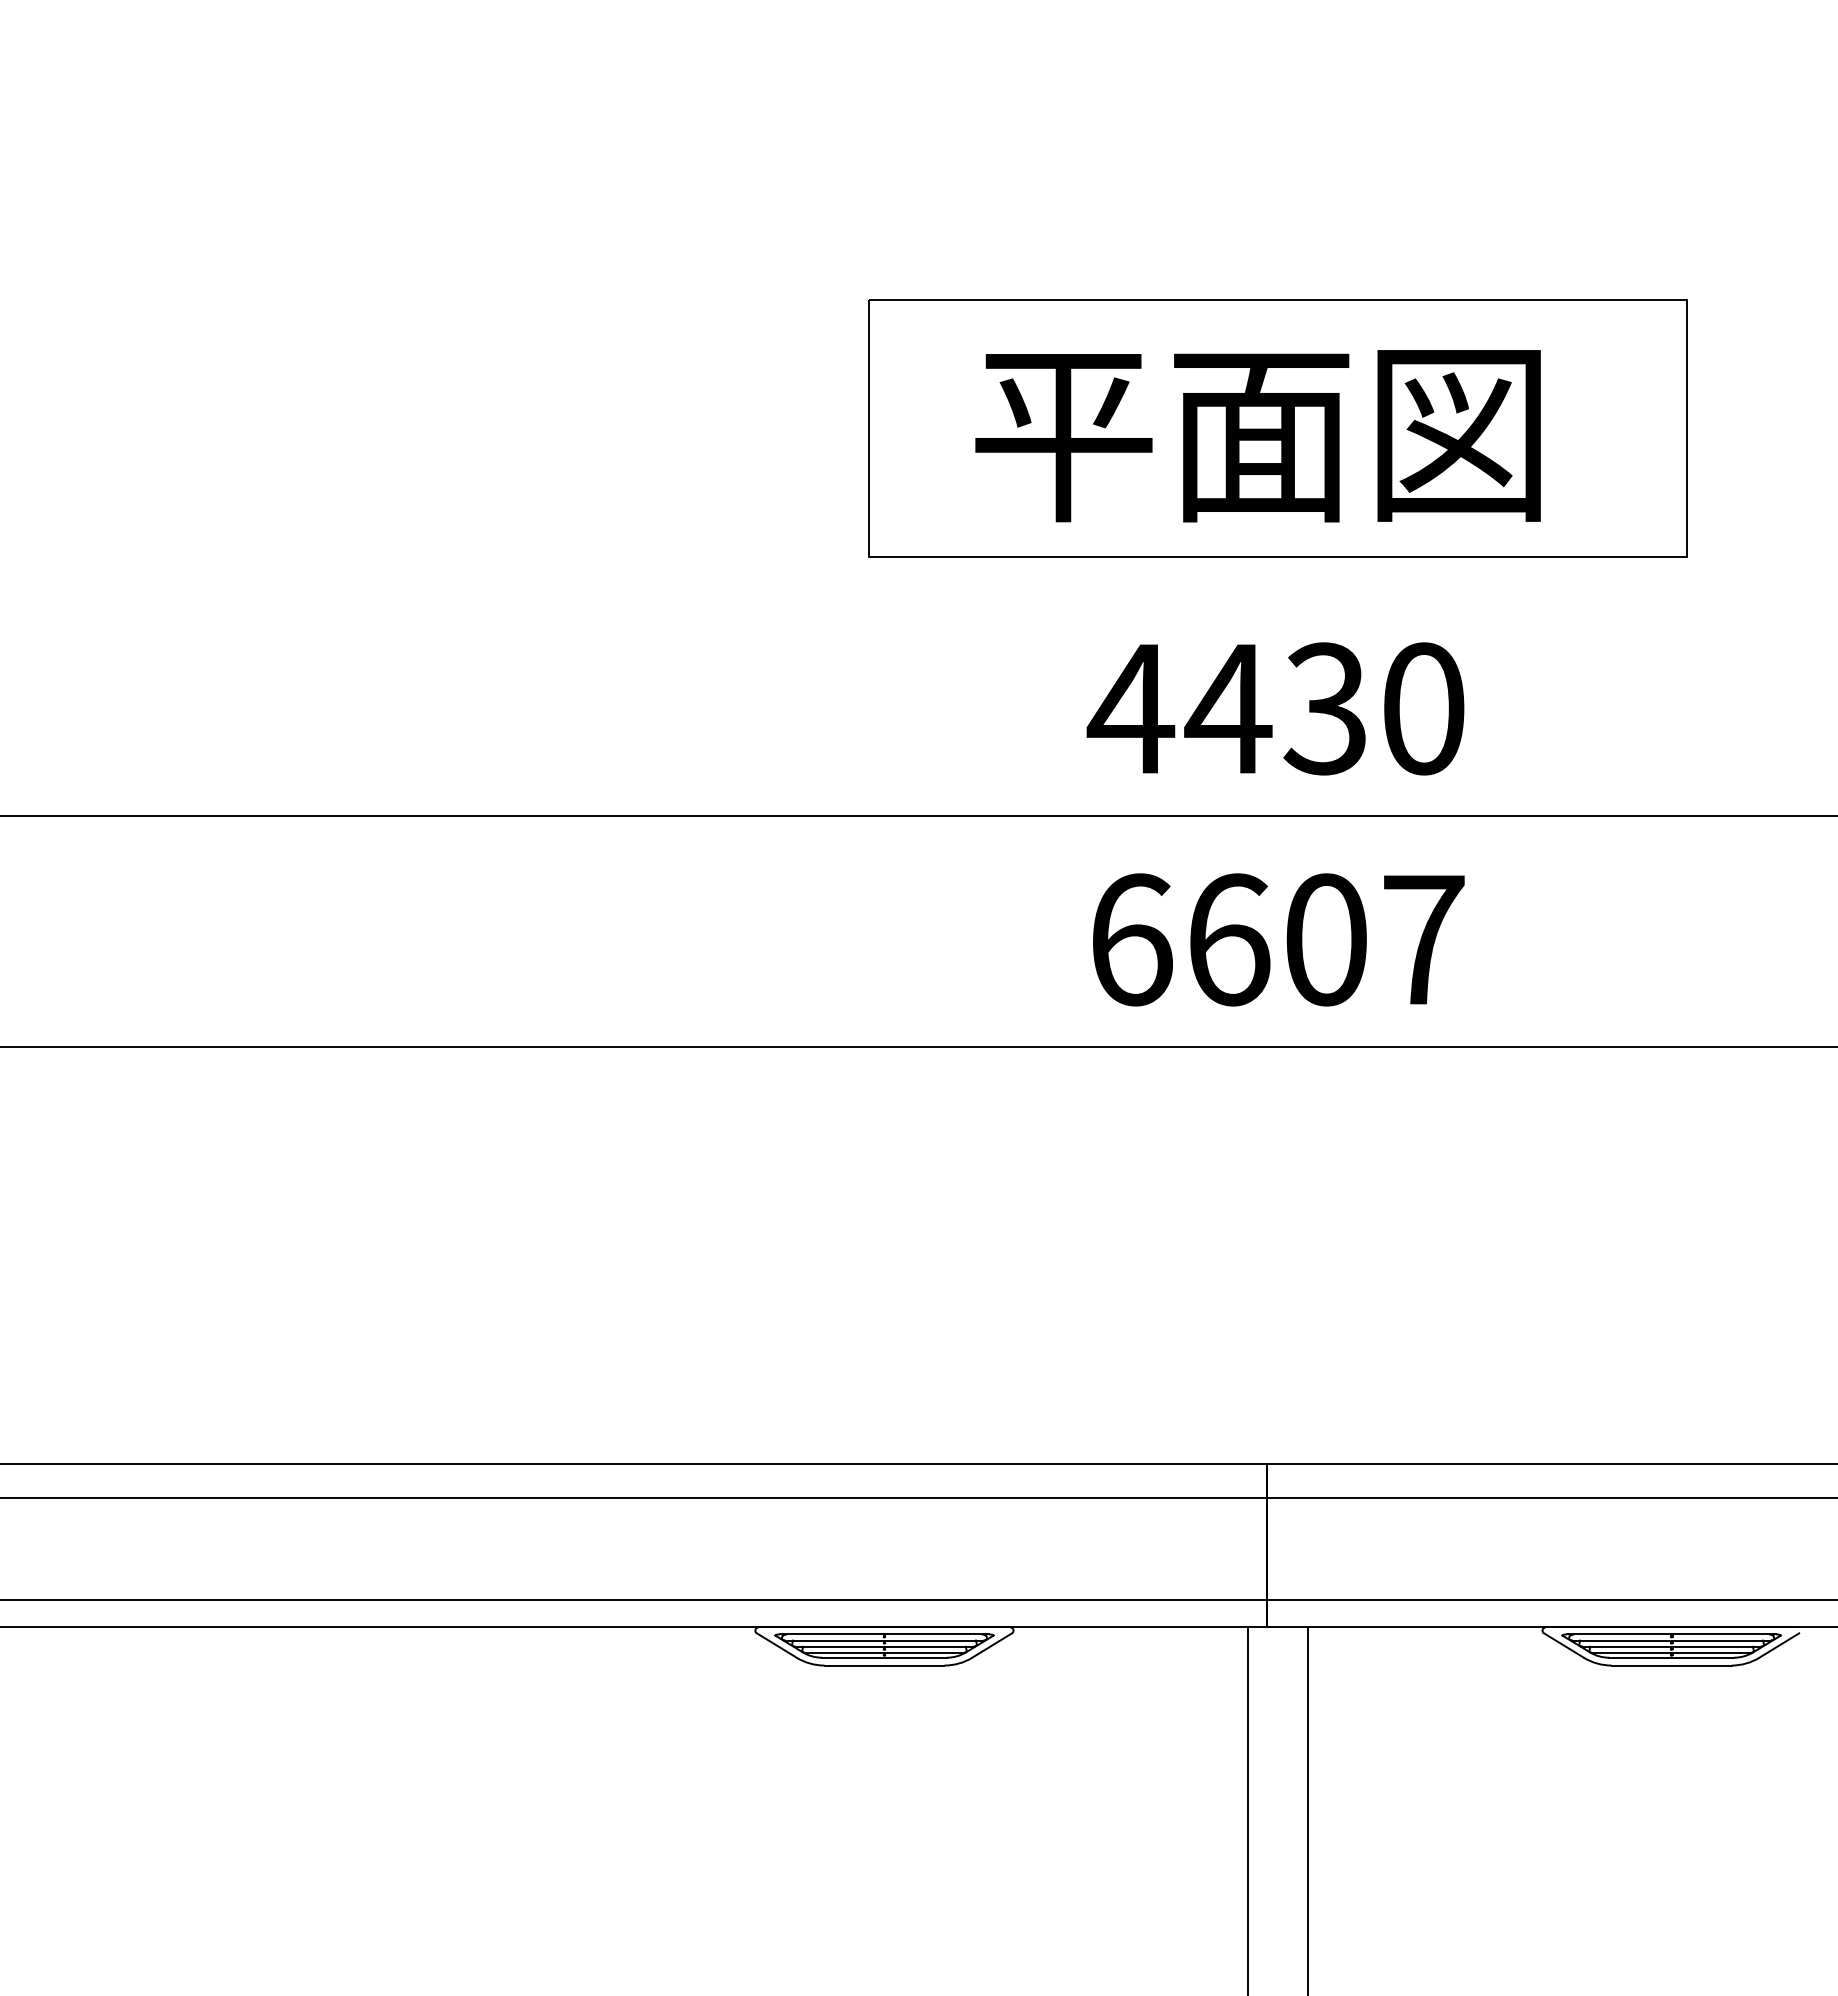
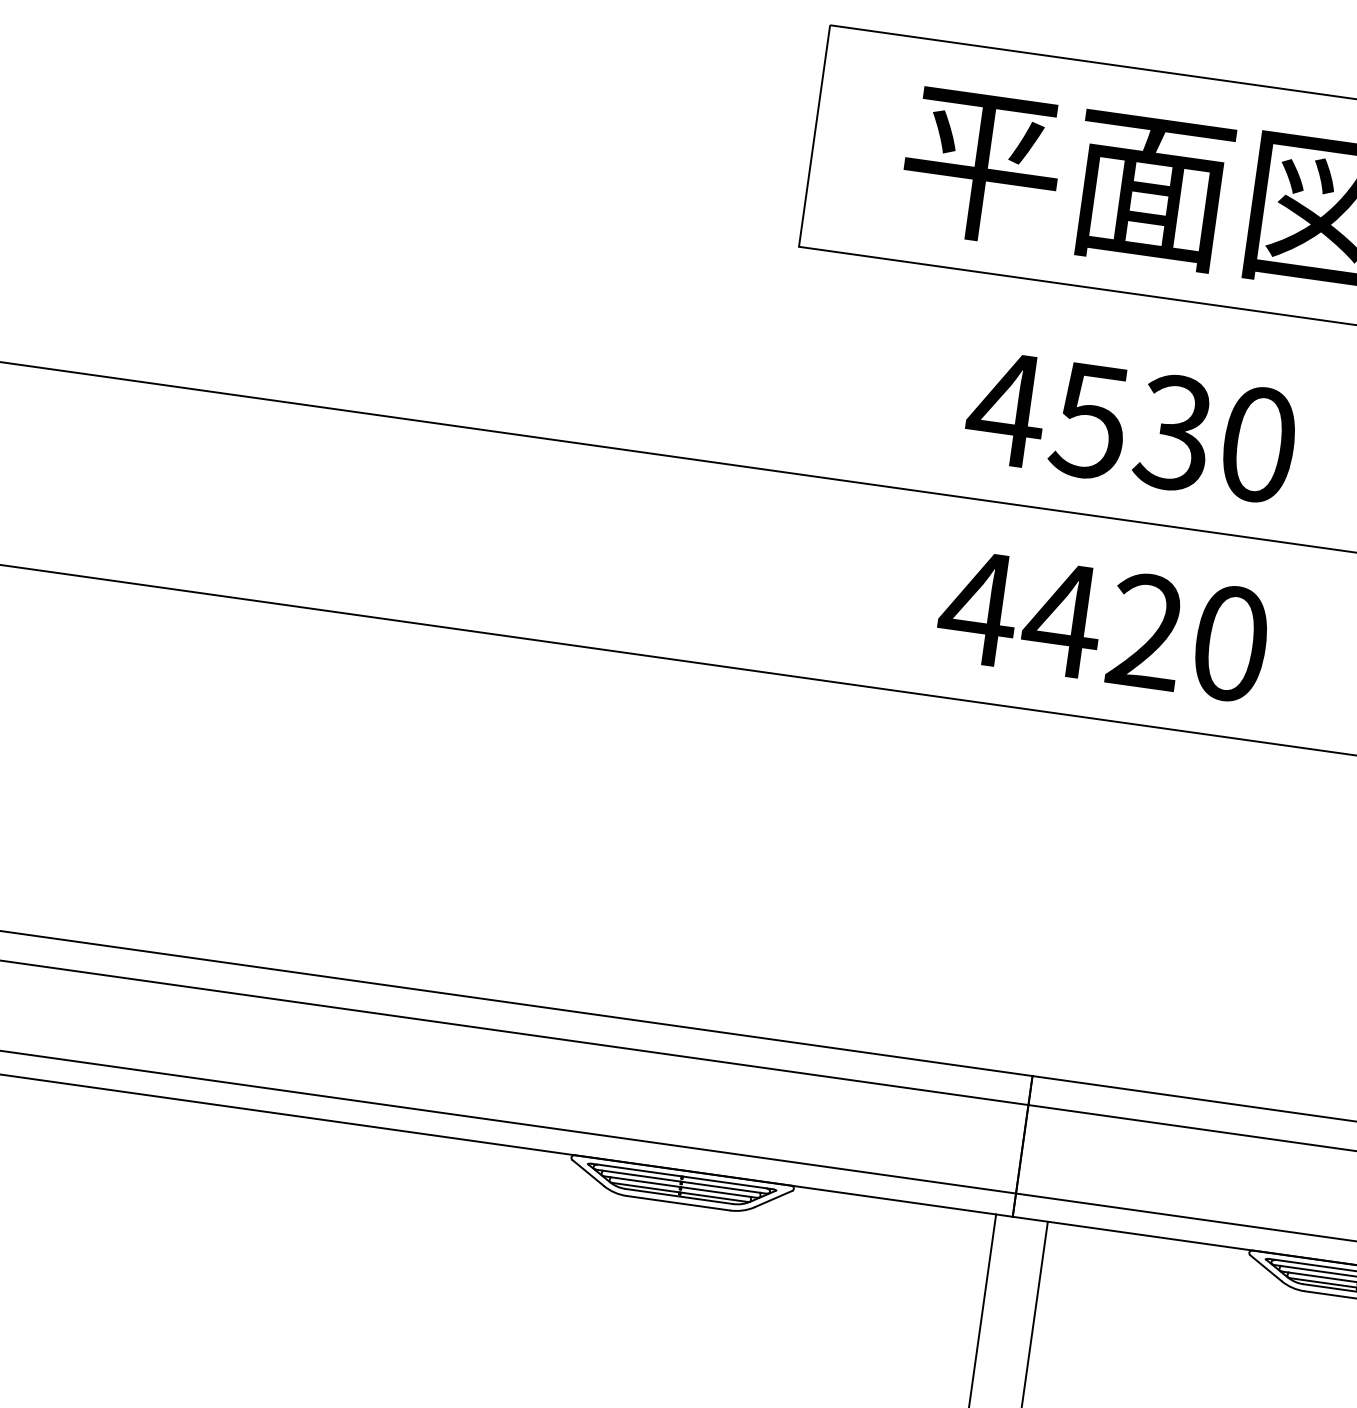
text: (1228, 709) -> (1090, 421), 4430 -> 4530
text: (1275, 939) -> (1103, 625), 6607 -> 4420

